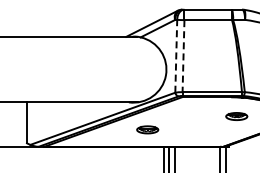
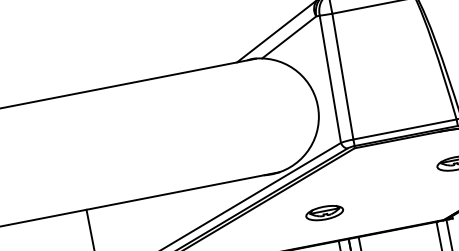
line: (176, 55) -> (330, 77), dashed -> solid
line: (183, 56) -> (342, 77), dashed -> solid
part: (147, 129) -> (324, 212), moved

